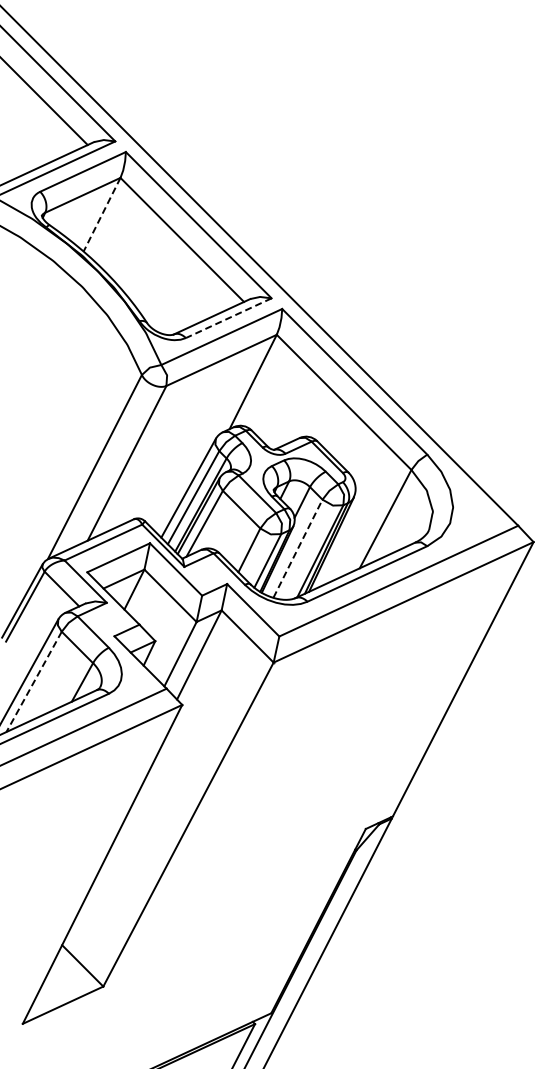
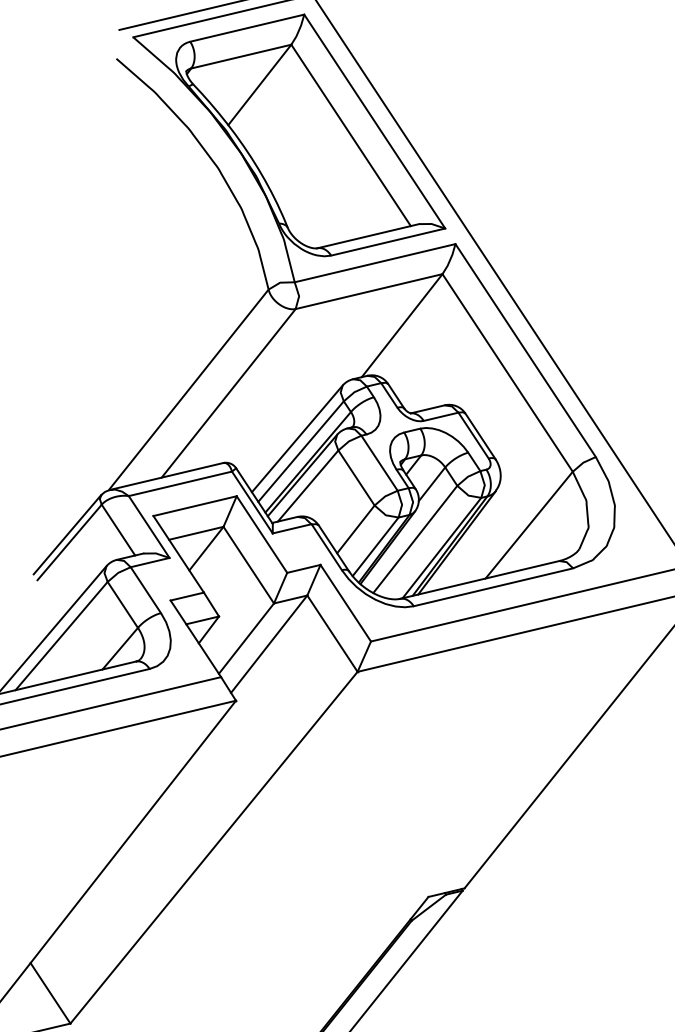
line: (101, 215) -> (258, 85), dashed -> solid
line: (228, 318) -> (387, 242), dashed -> solid
line: (298, 548) -> (416, 539), dashed -> solid
line: (33, 682) -> (60, 636), dashed -> solid

